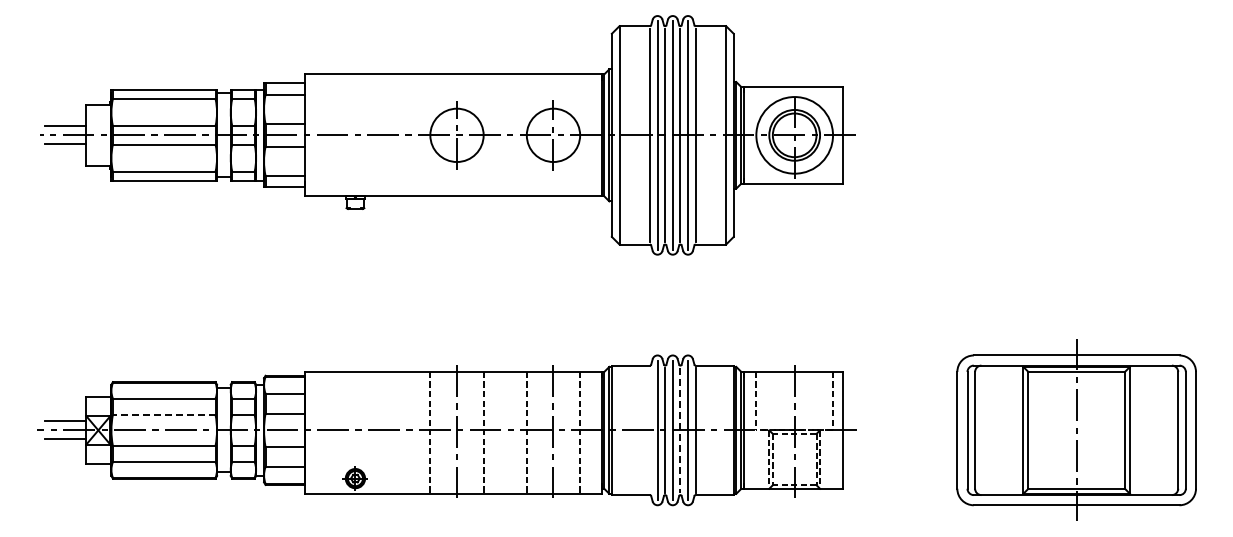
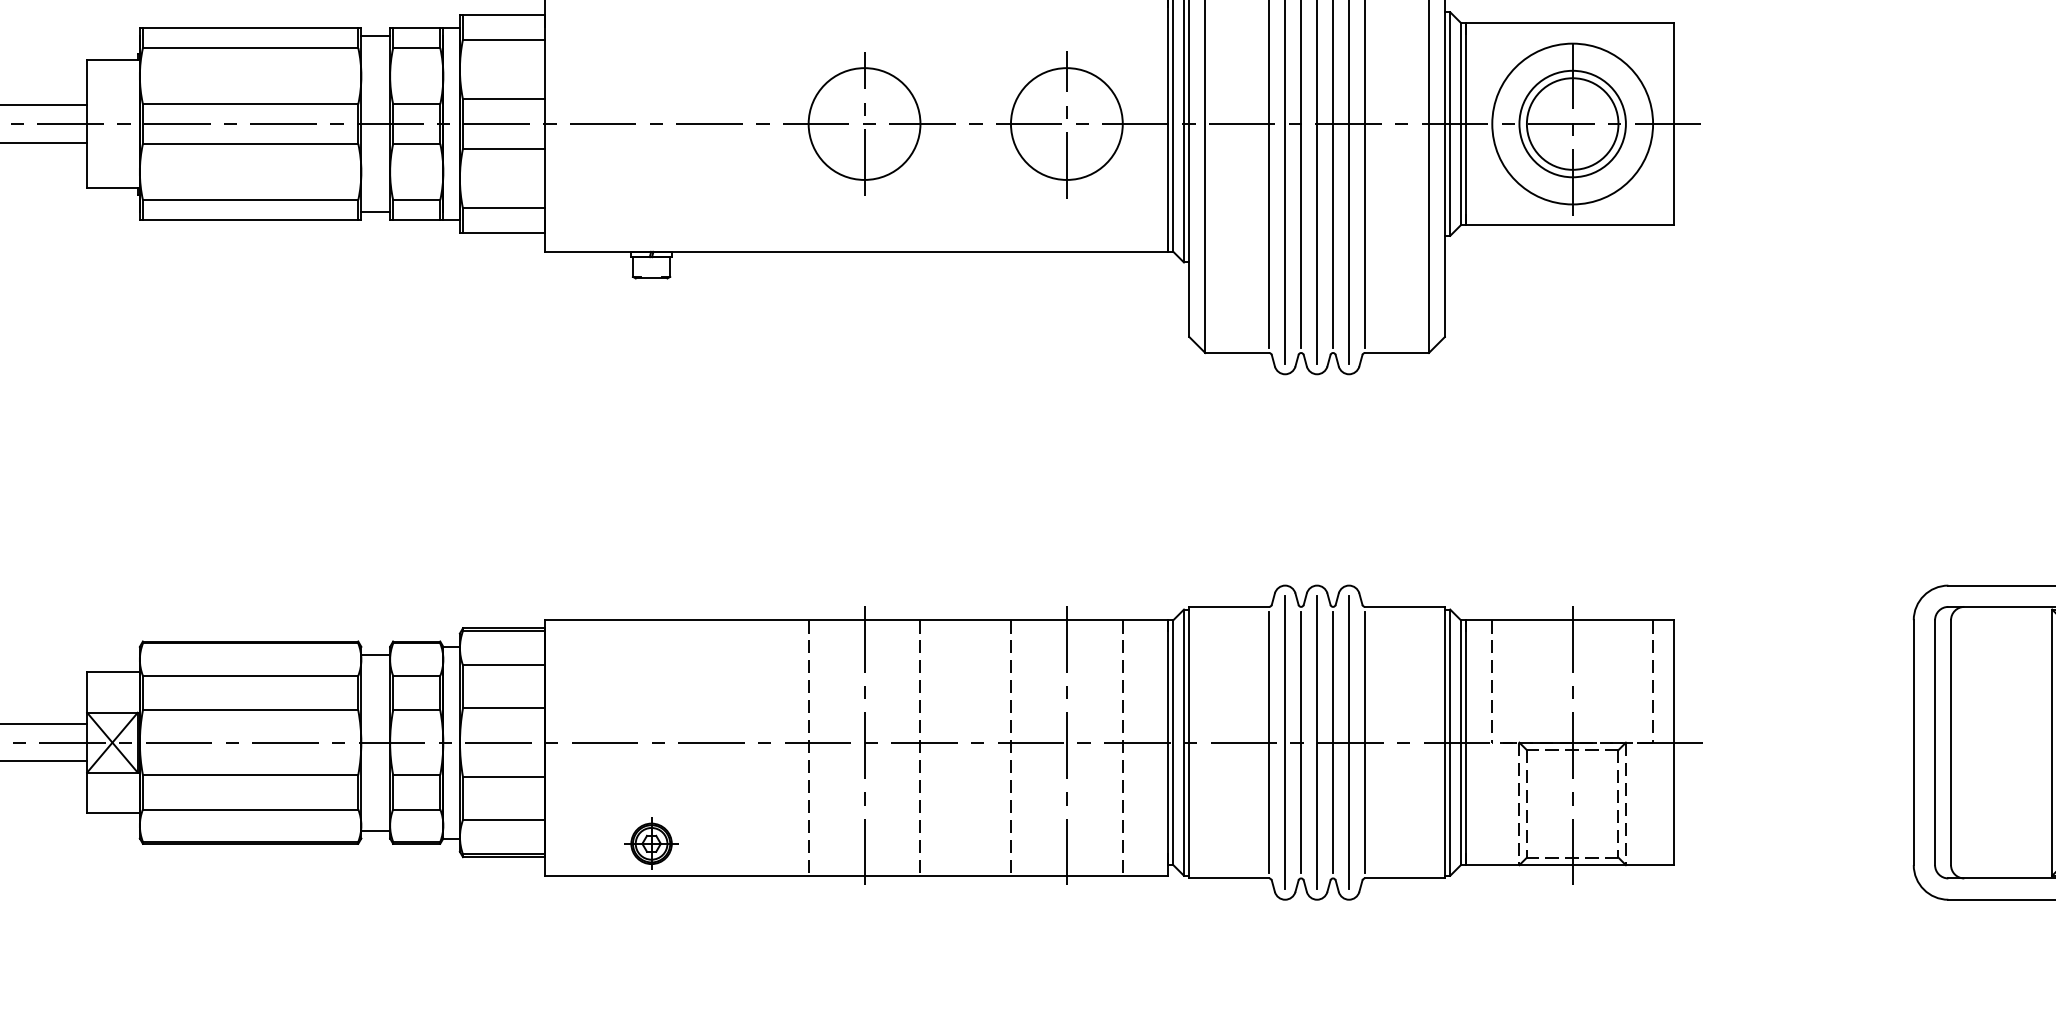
line: (163, 414) -> (249, 709), dashed -> solid
line: (649, 430) -> (1268, 742), added
line: (680, 430) -> (1333, 742), dashed -> solid

